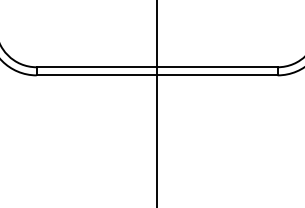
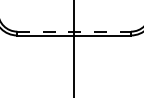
line: (157, 66) -> (74, 31), solid -> dashed

